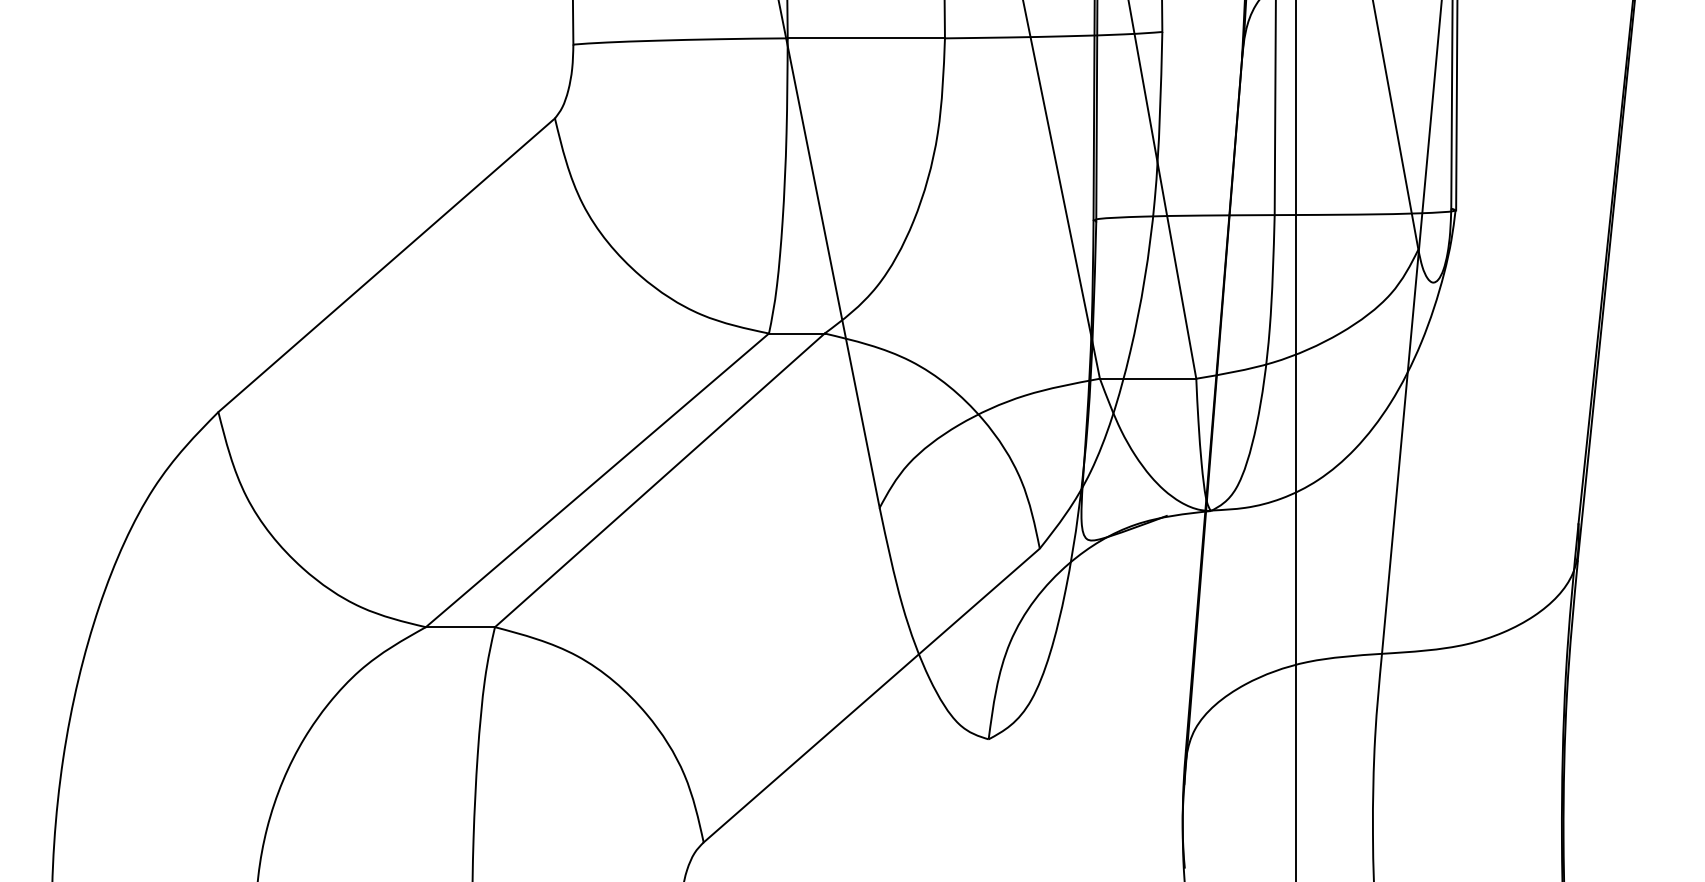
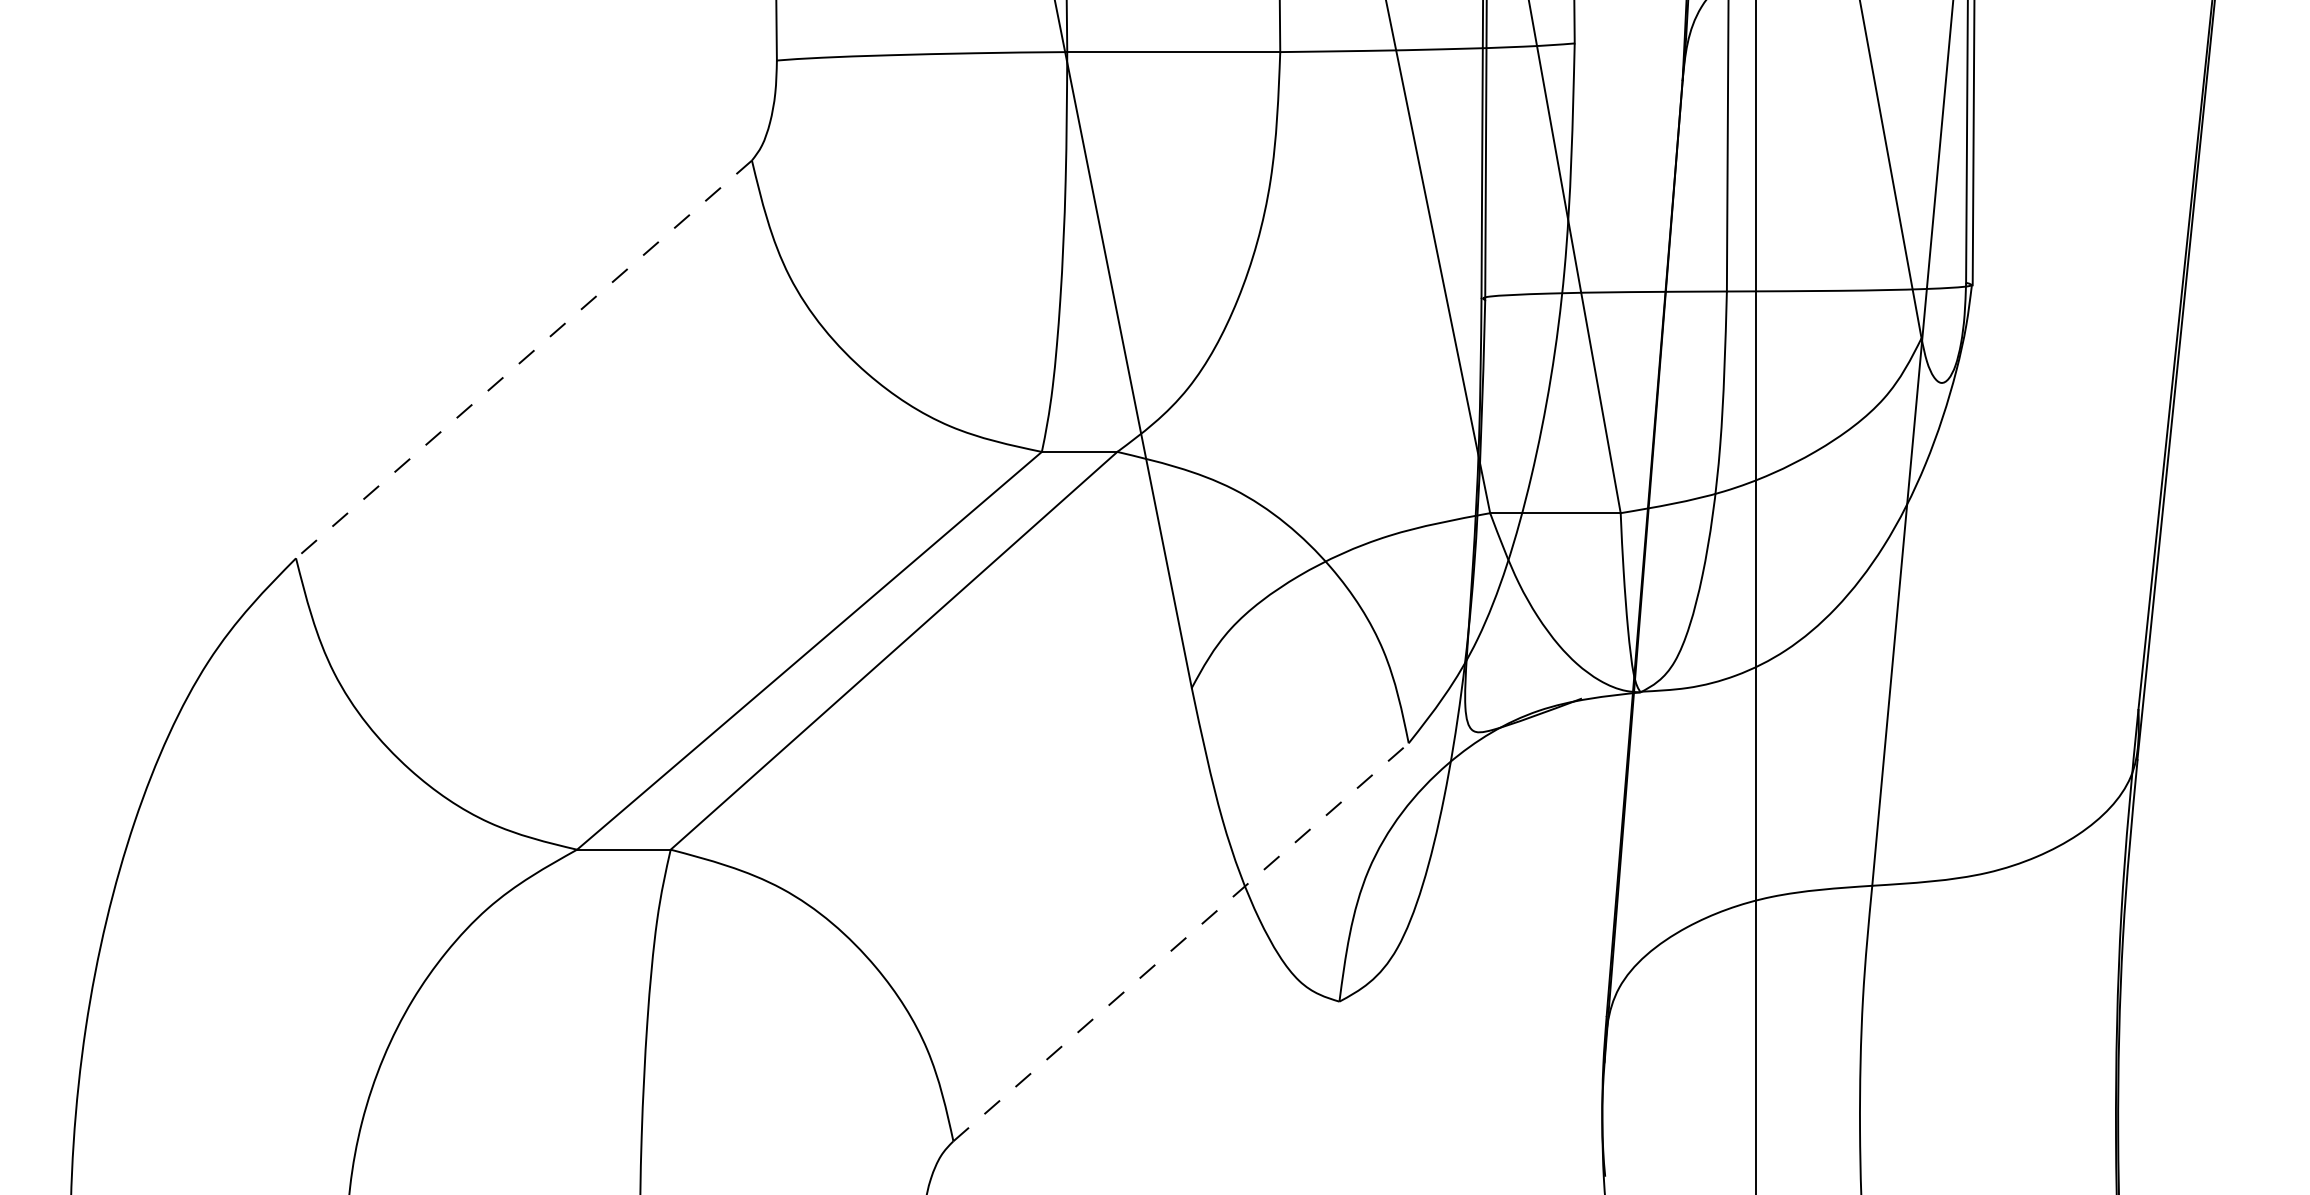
line: (386, 265) -> (523, 359), solid -> dashed
line: (872, 695) -> (1182, 942), solid -> dashed

